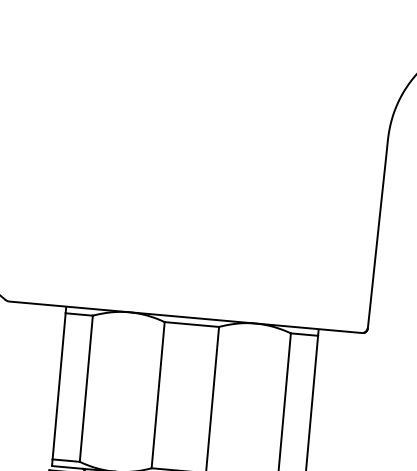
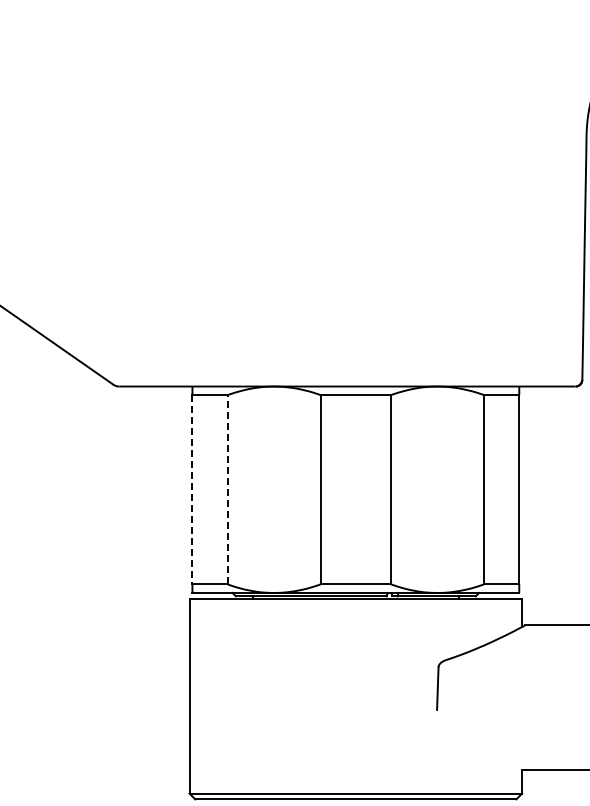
line: (59, 386) -> (192, 489), solid -> dashed
line: (86, 388) -> (227, 489), solid -> dashed

